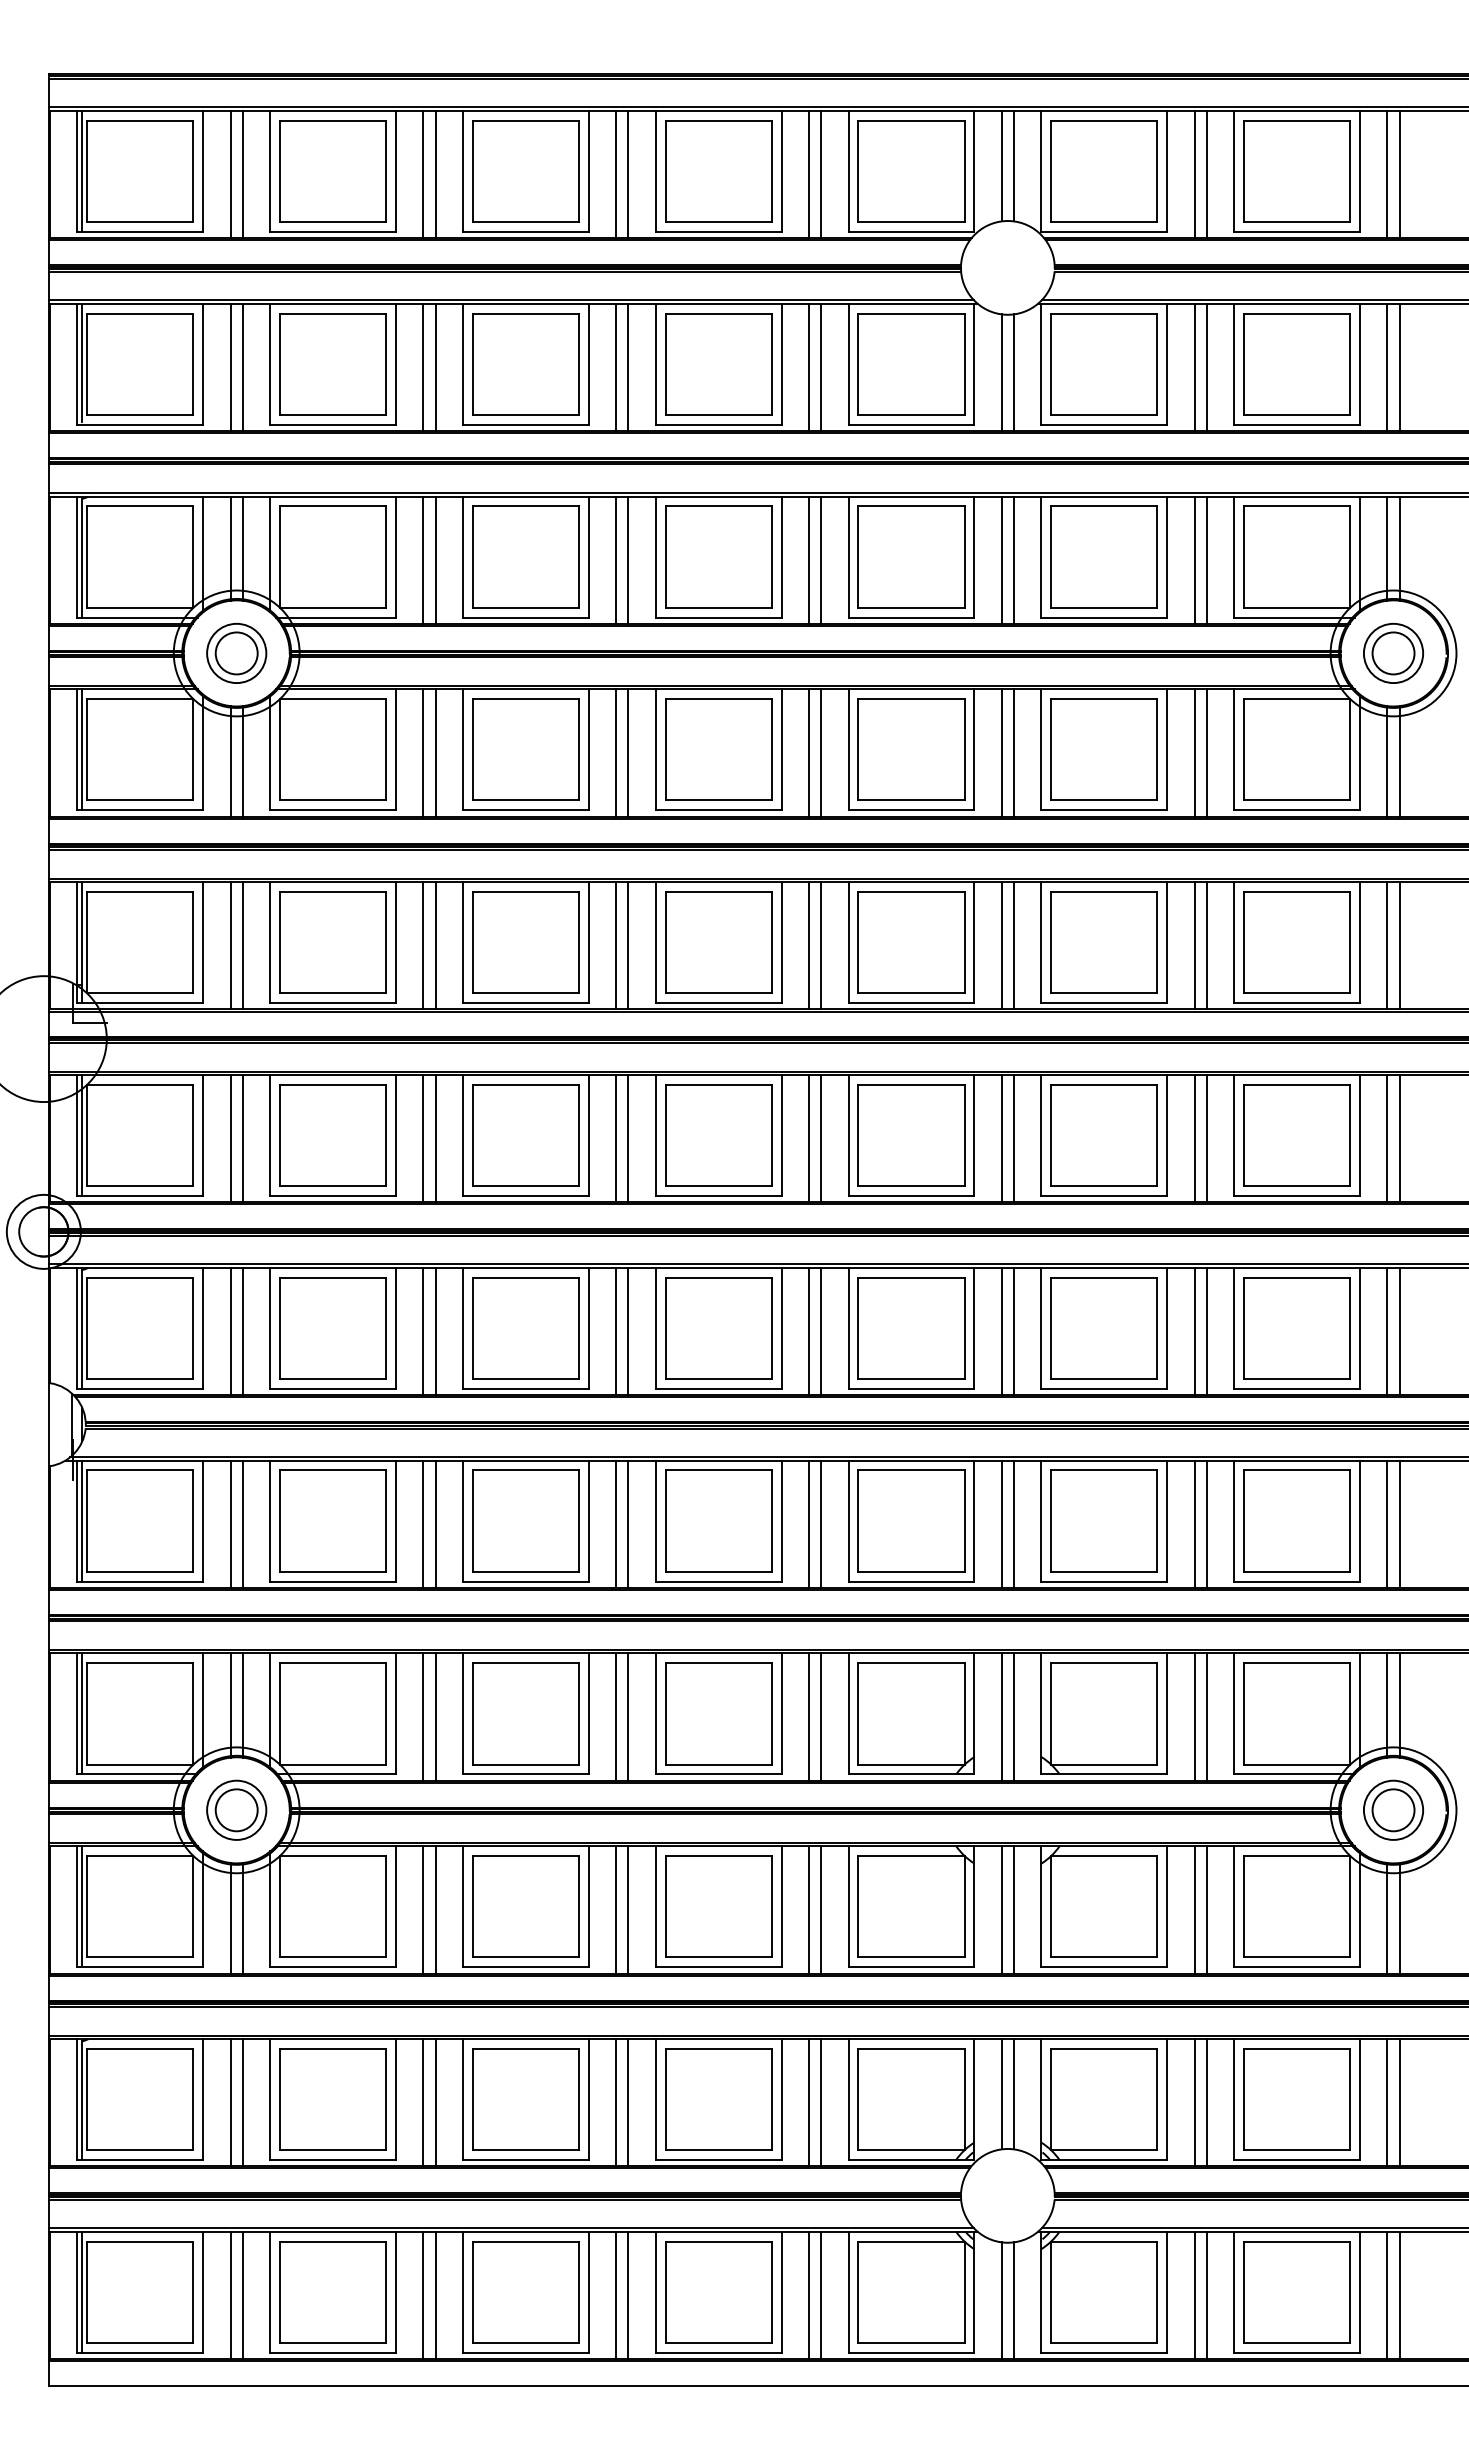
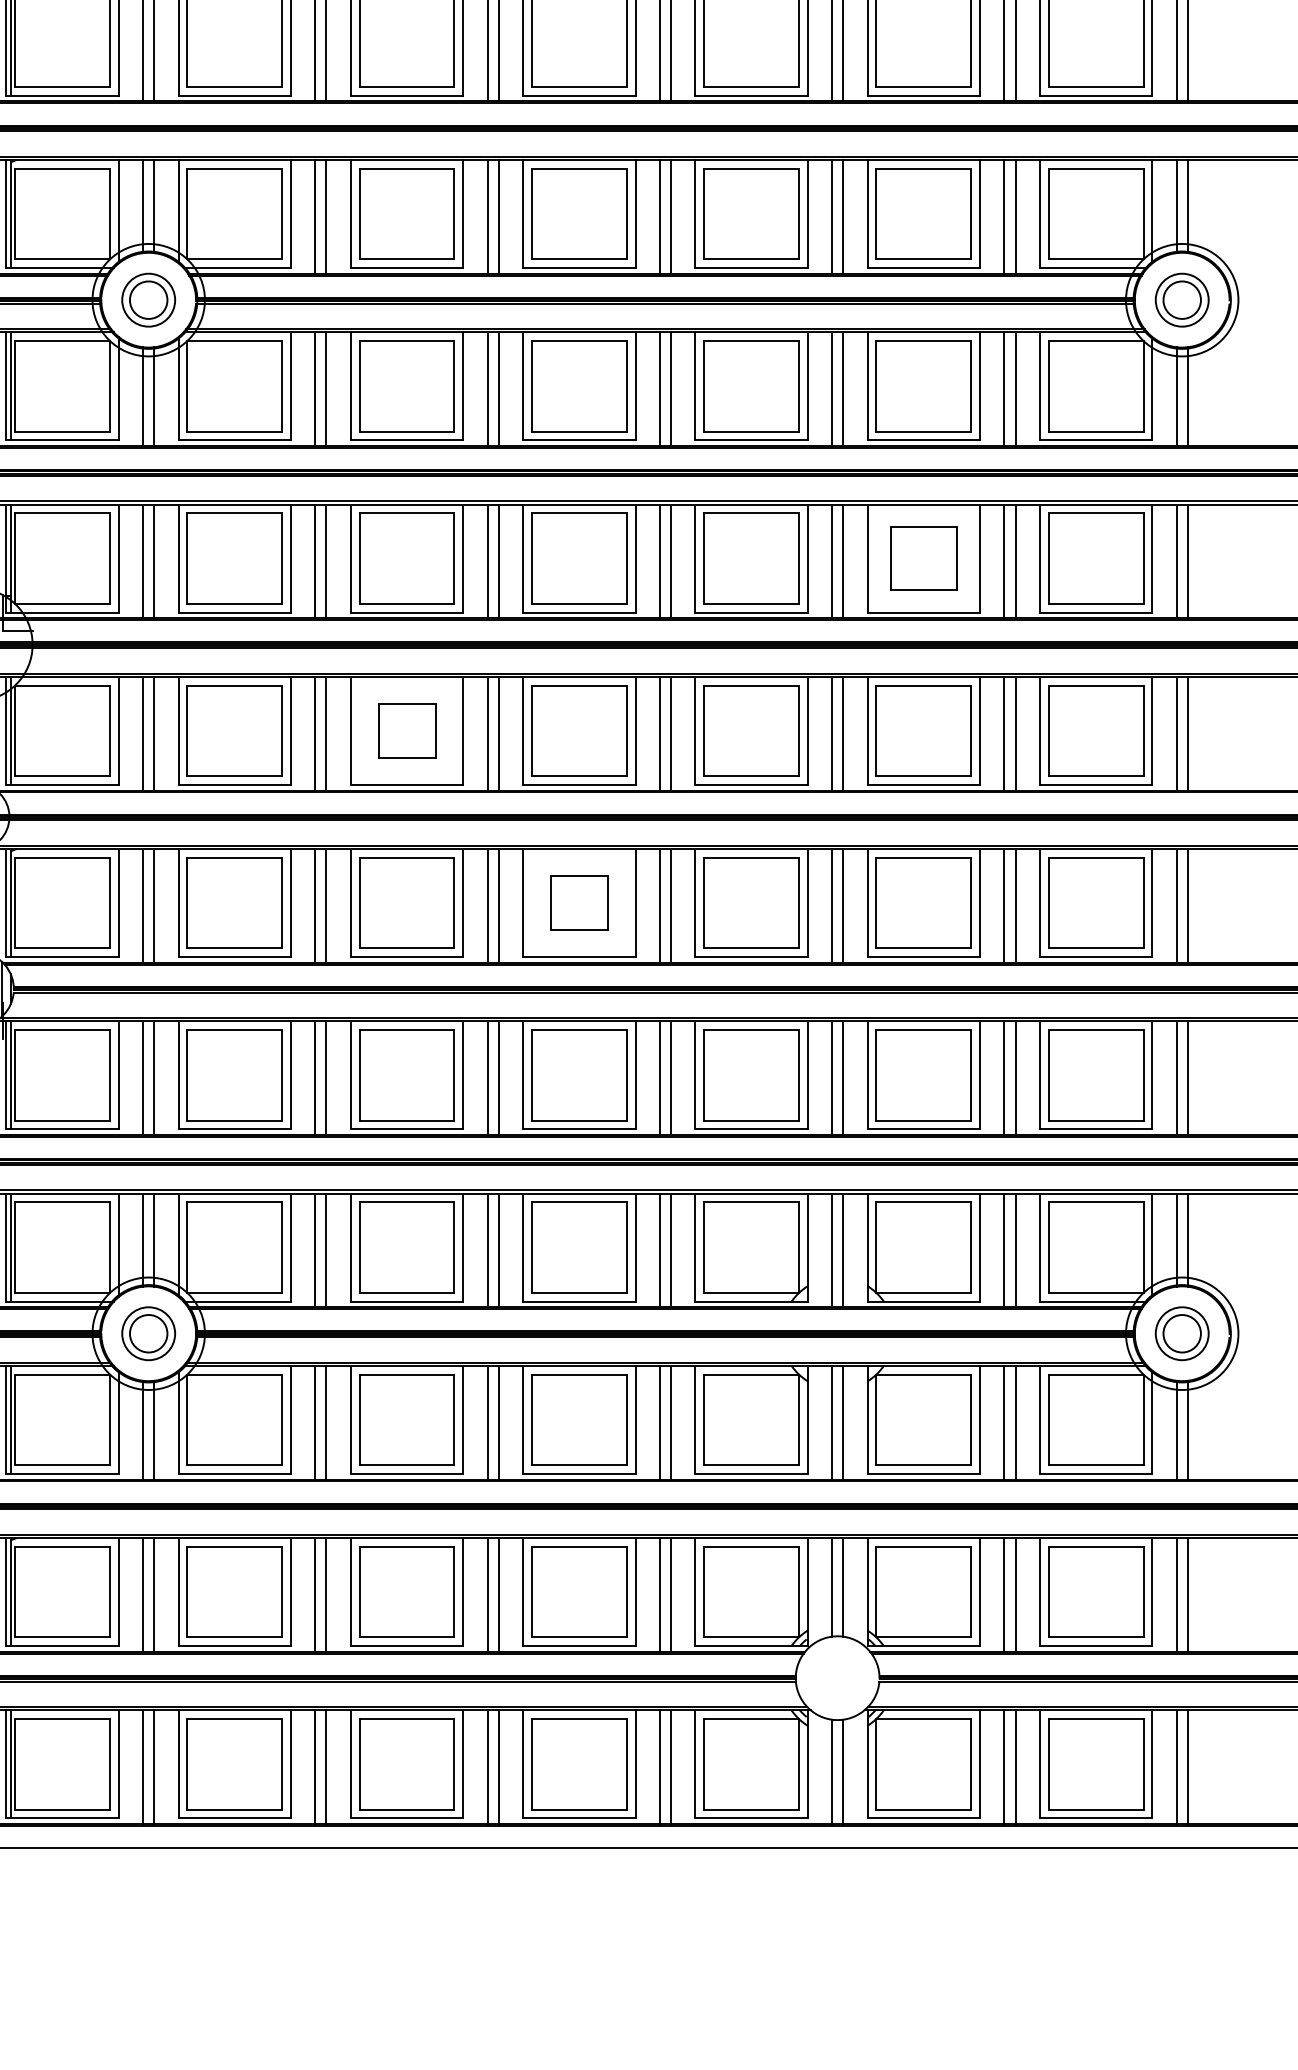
part: (1103, 942) -> (923, 558), size x0.7
part: (525, 1135) -> (406, 730), size x0.6
part: (718, 1328) -> (579, 903), size x0.6

